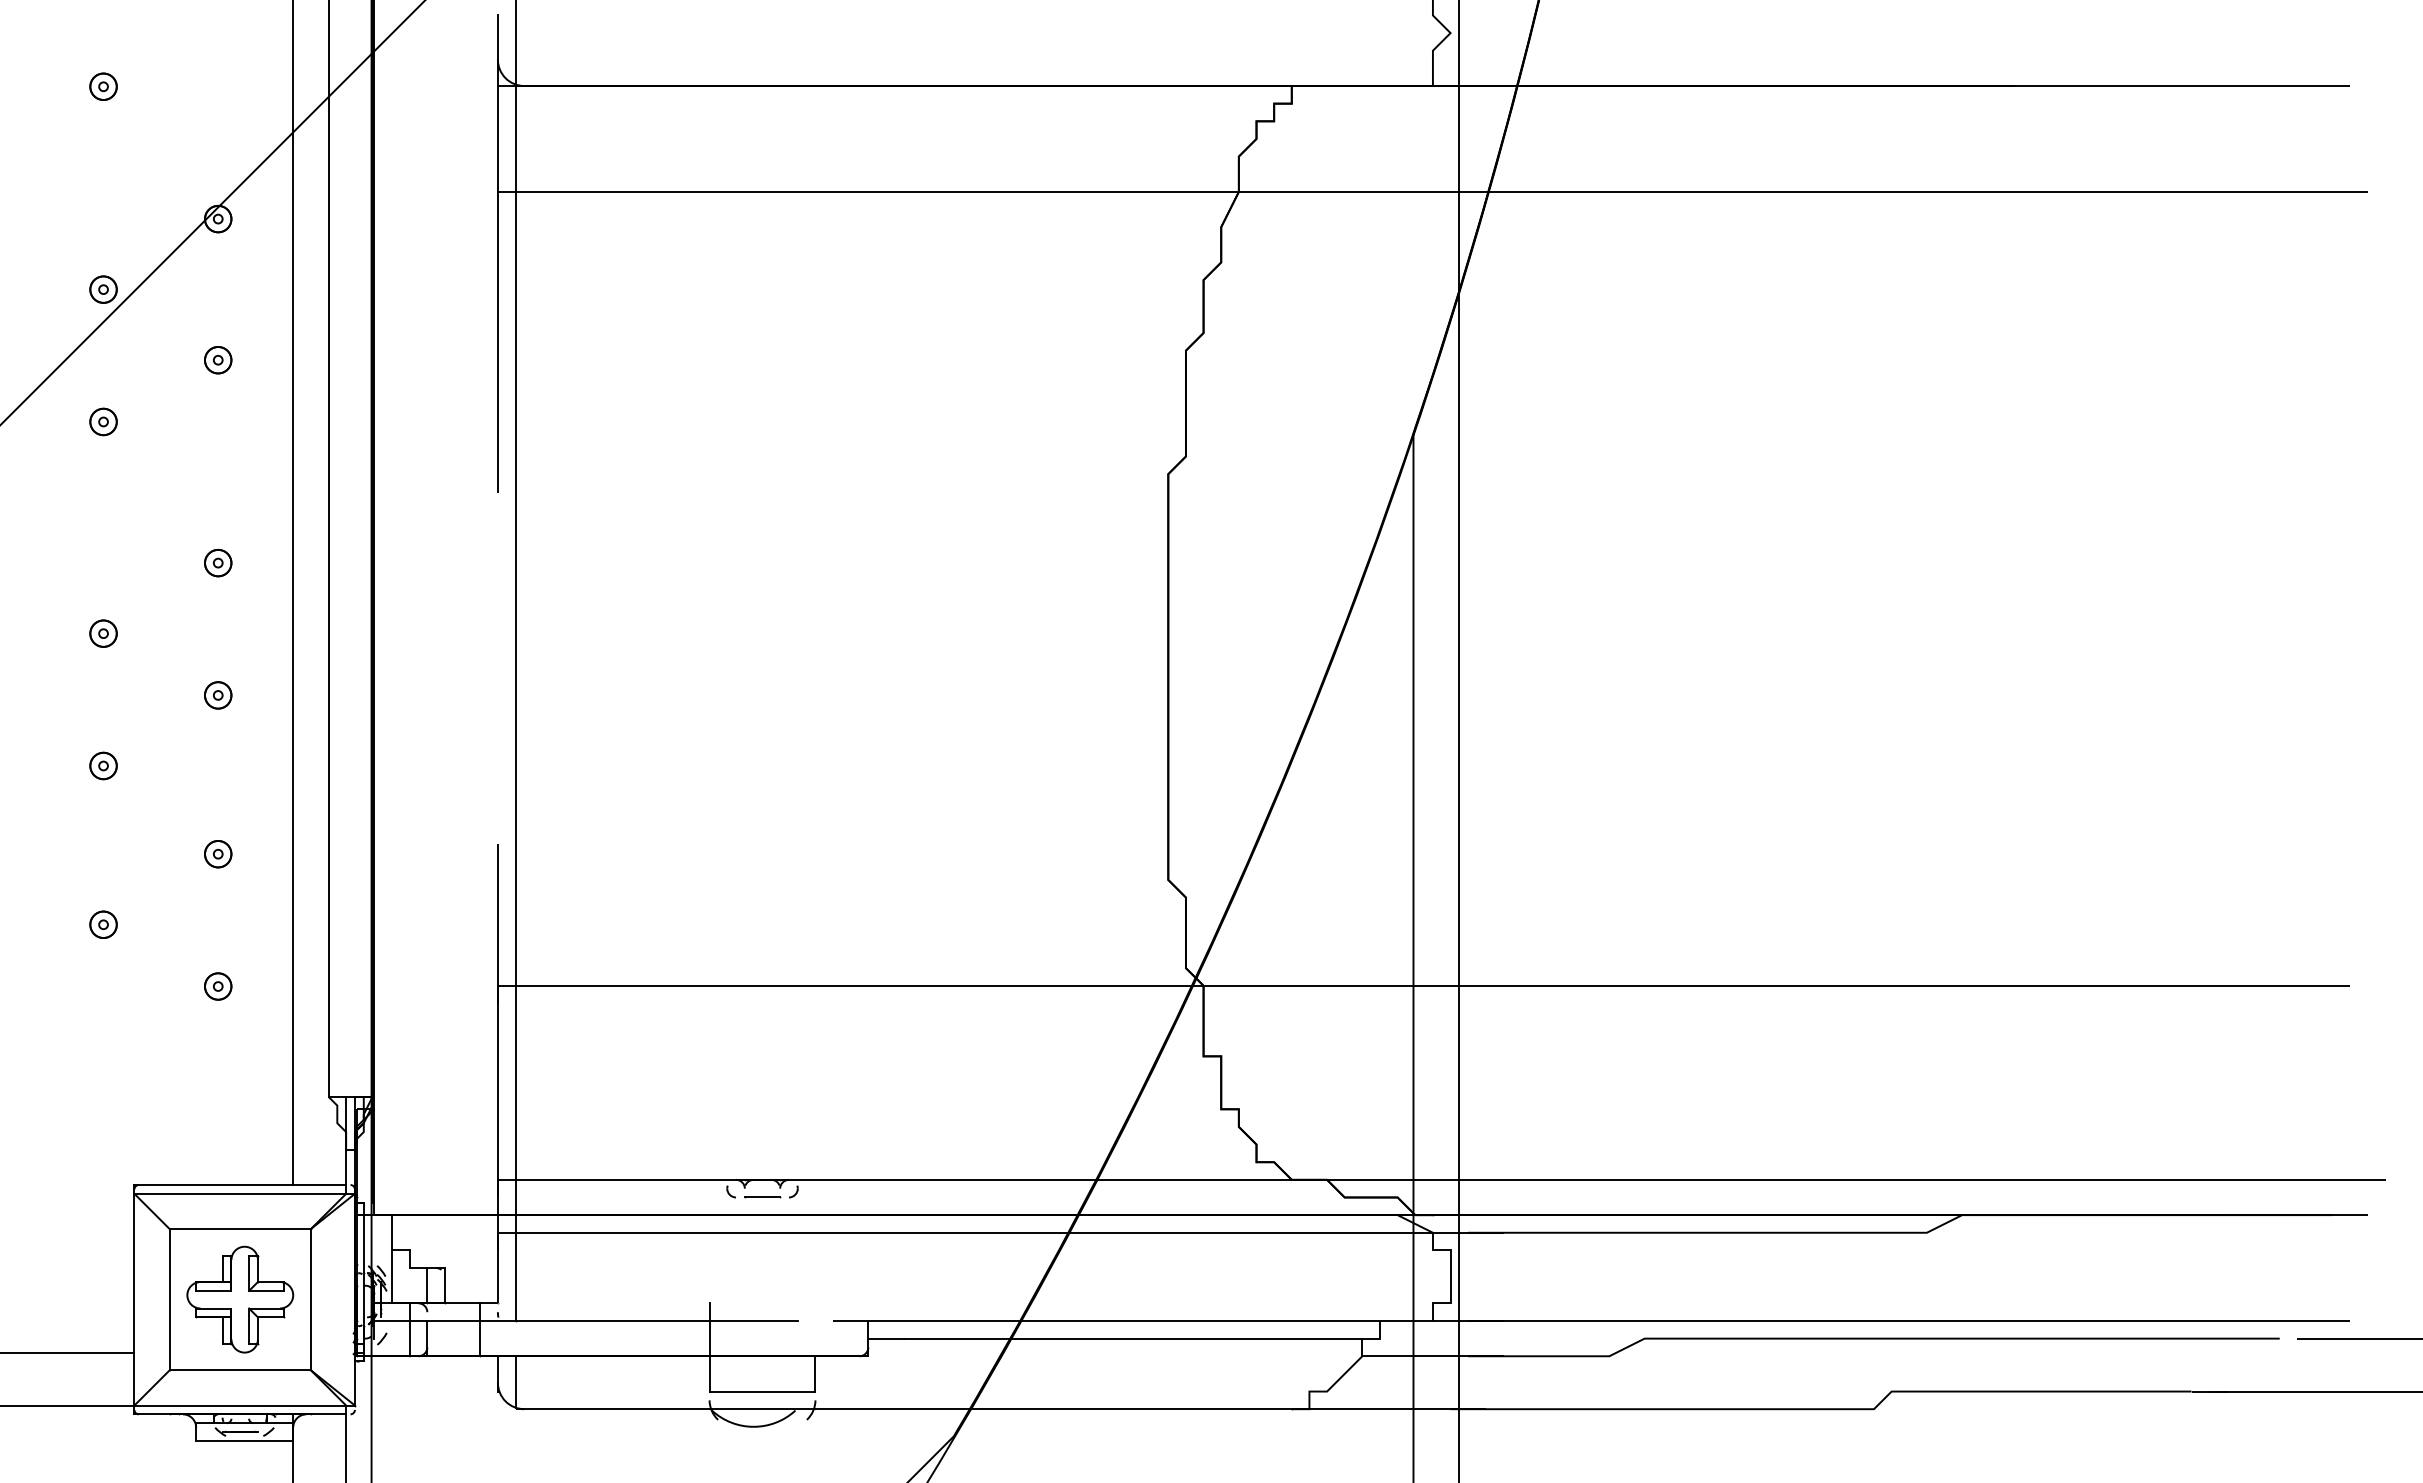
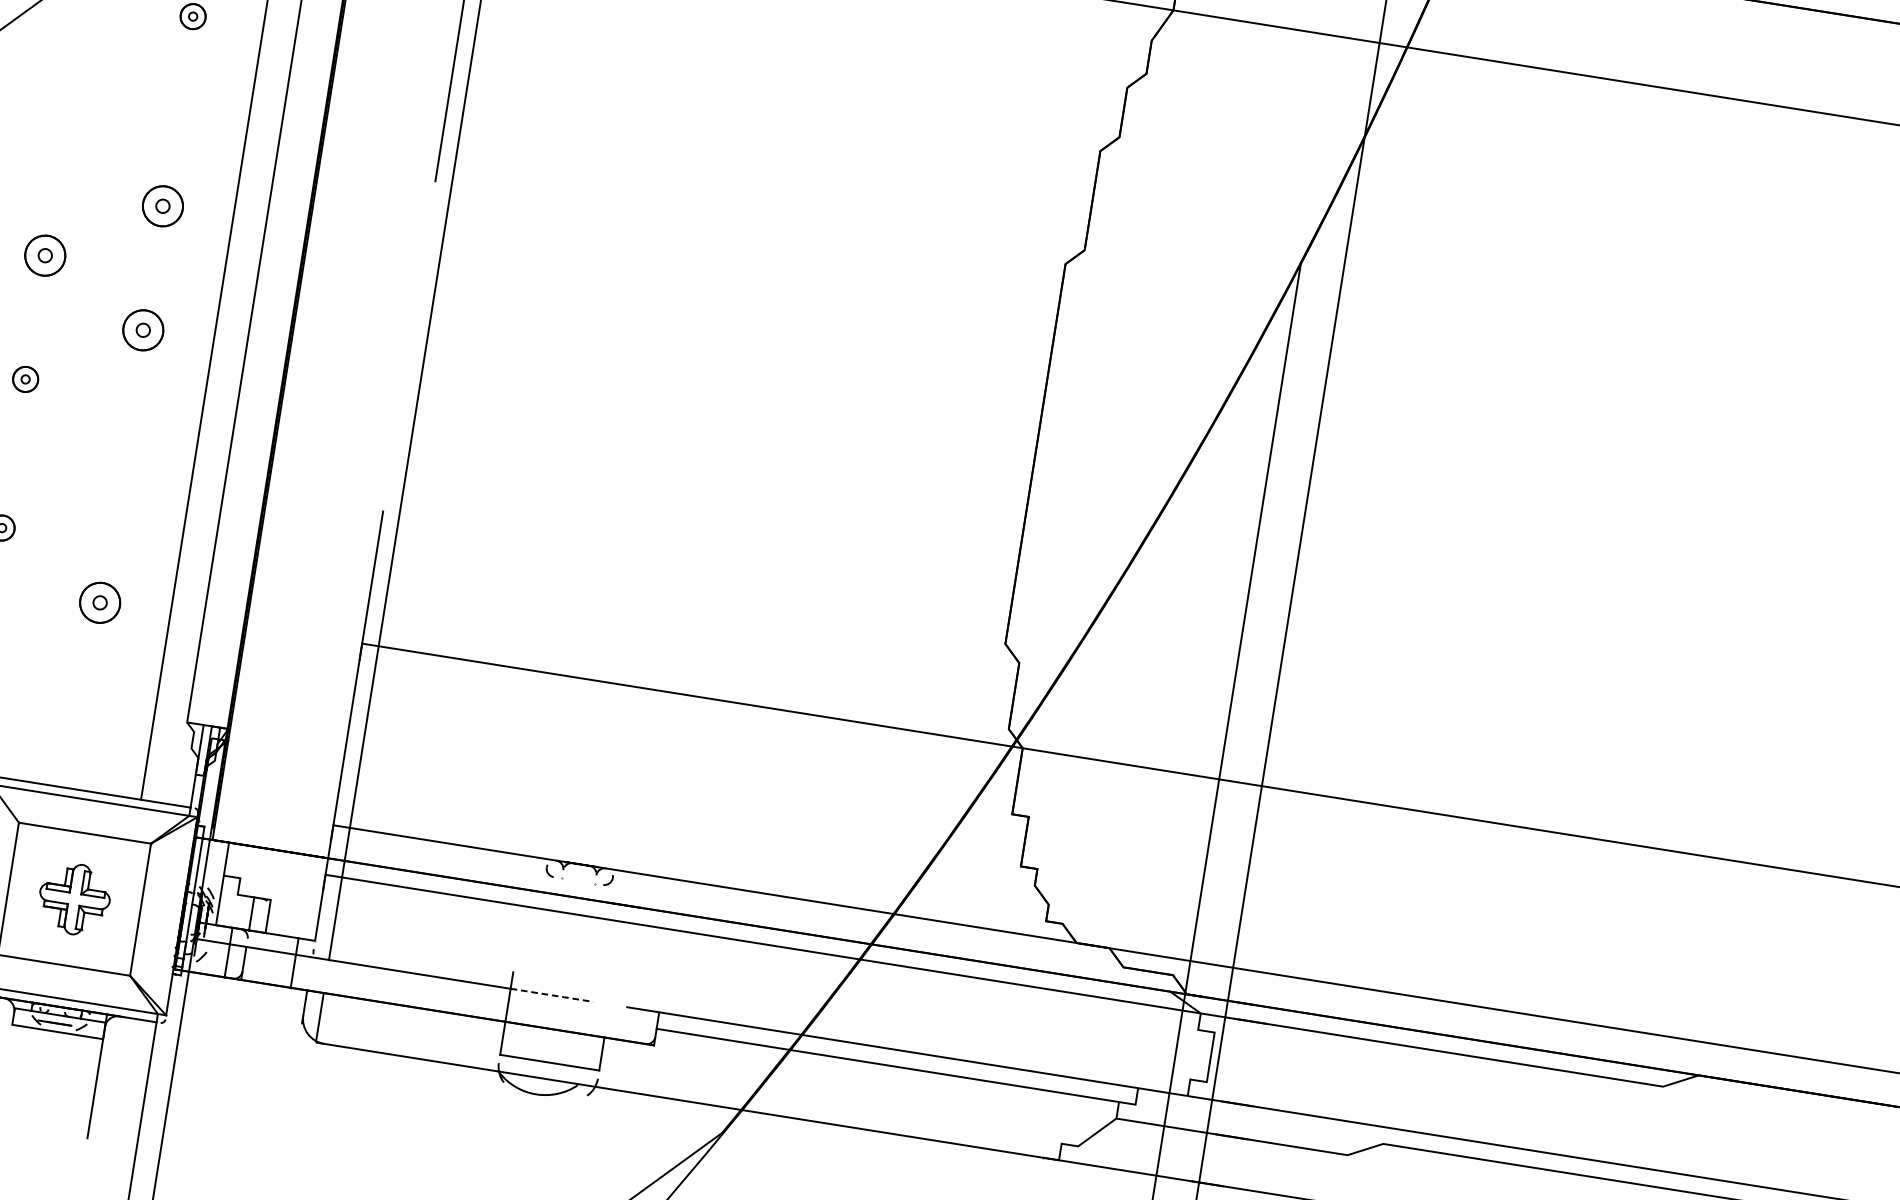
part: (103, 421) -> (76, 56), removed
part: (218, 563) -> (163, 206), size x1.6
part: (103, 633) -> (45, 255), size x1.6
part: (218, 695) -> (143, 330), size x1.6
part: (218, 854) -> (120, 479), removed
part: (218, 986) -> (100, 602), size x1.6
line: (762, 1197) -> (578, 881), removed
part: (240, 1299) -> (74, 899), size x0.7
line: (754, 1320) -> (552, 994), solid -> dashed

